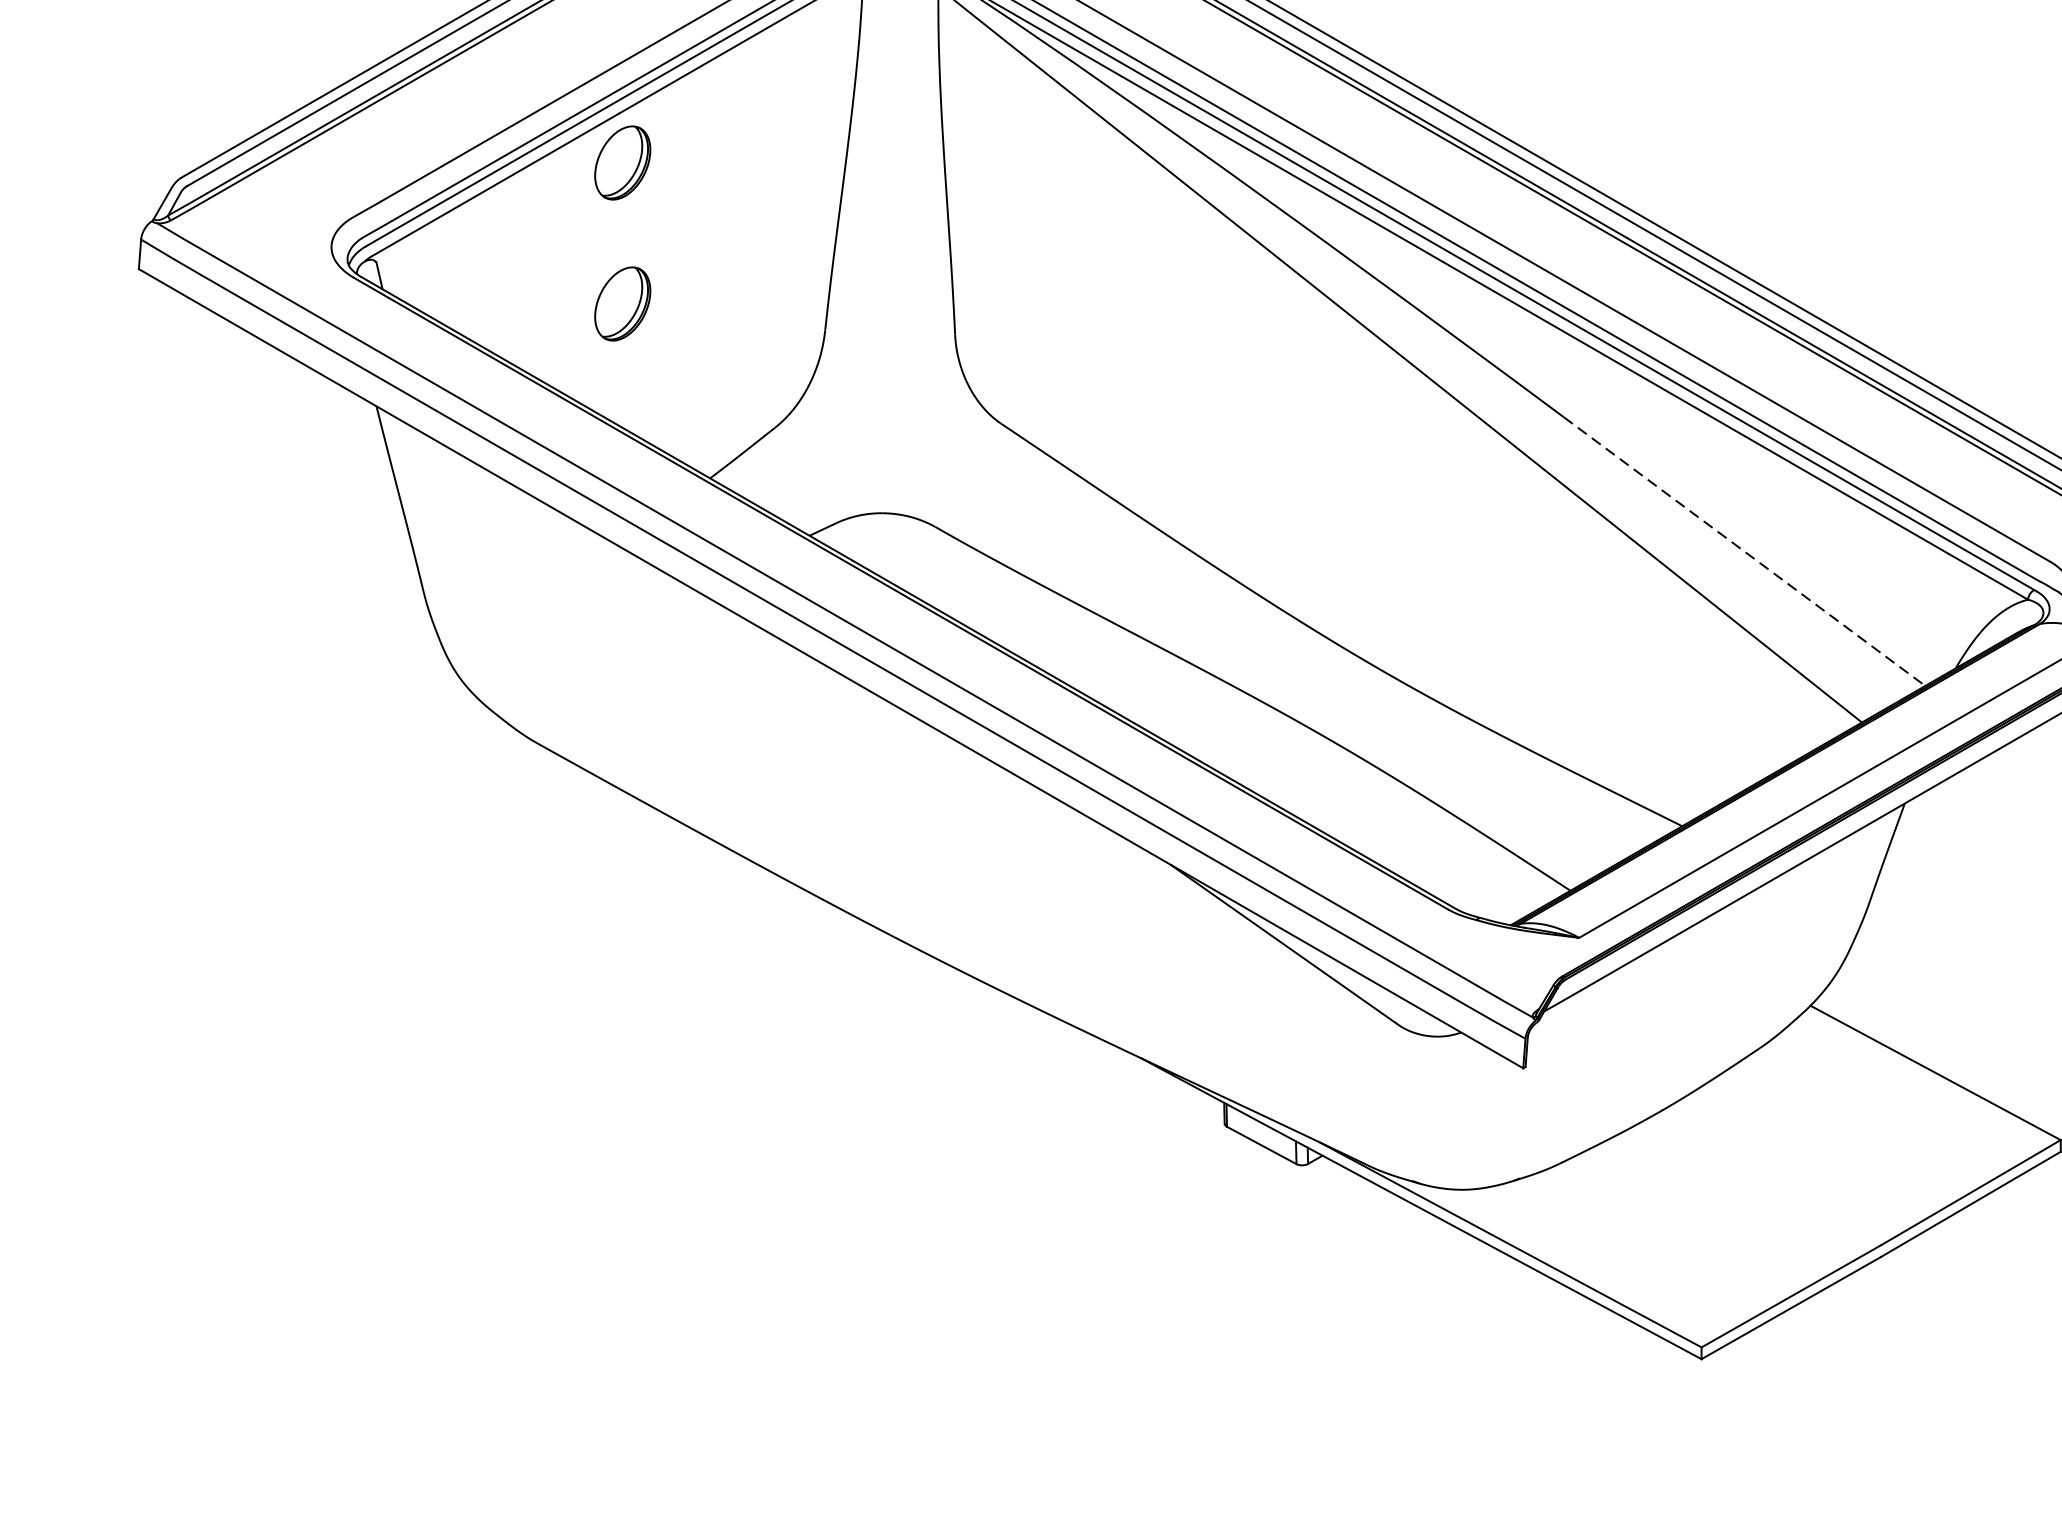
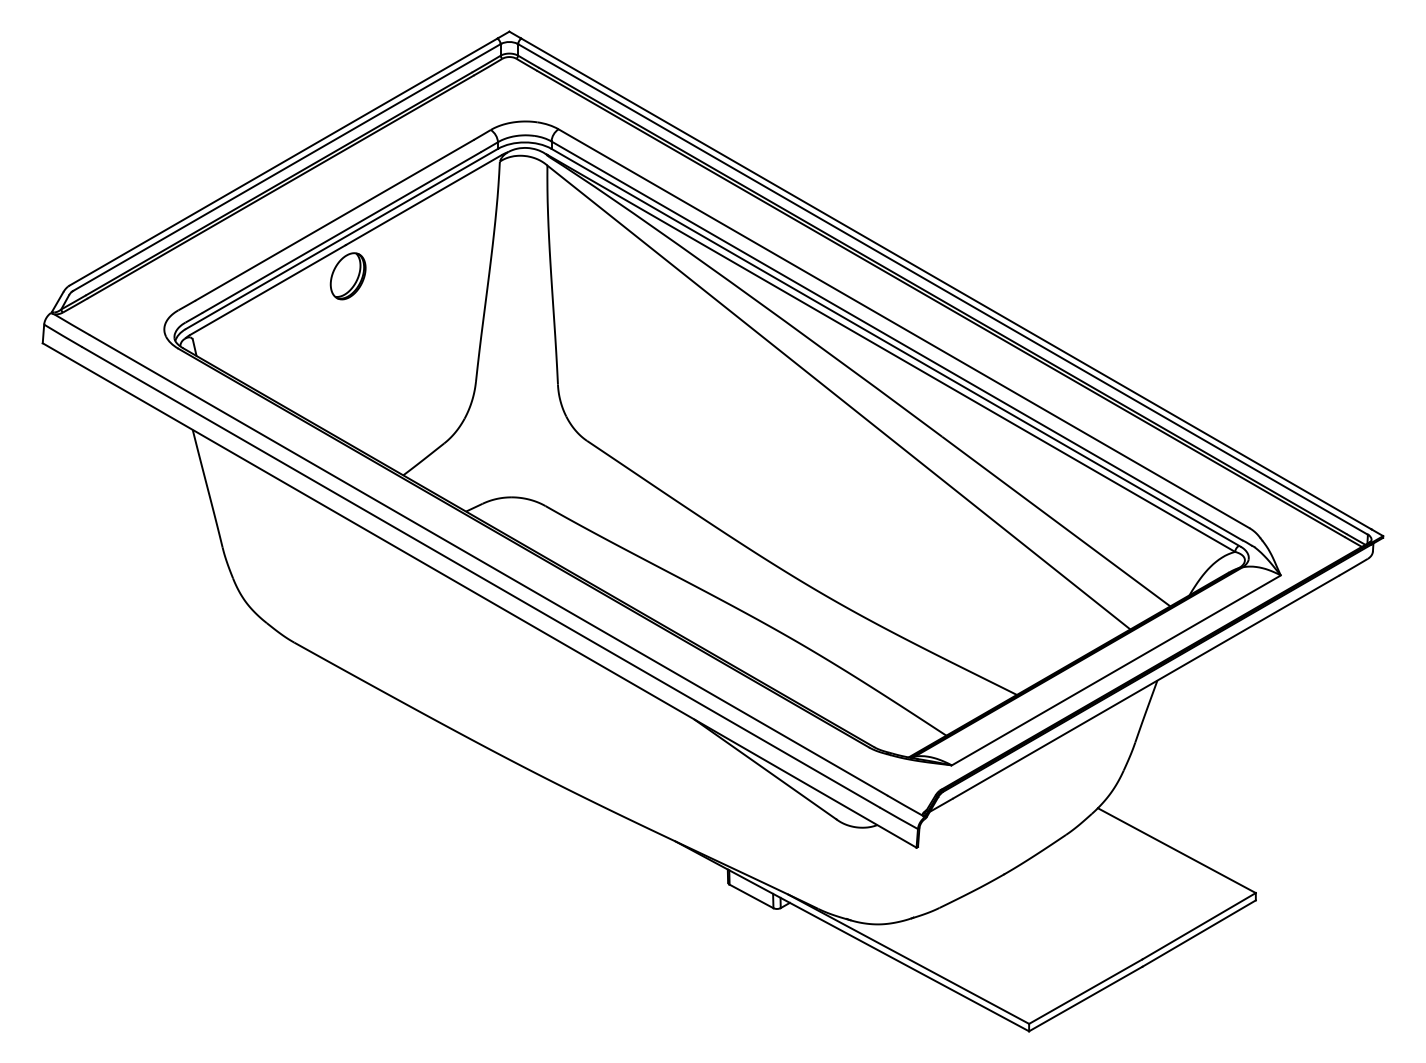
part: (621, 304) -> (347, 365), removed
line: (1744, 551) -> (1056, 521), dashed -> solid

